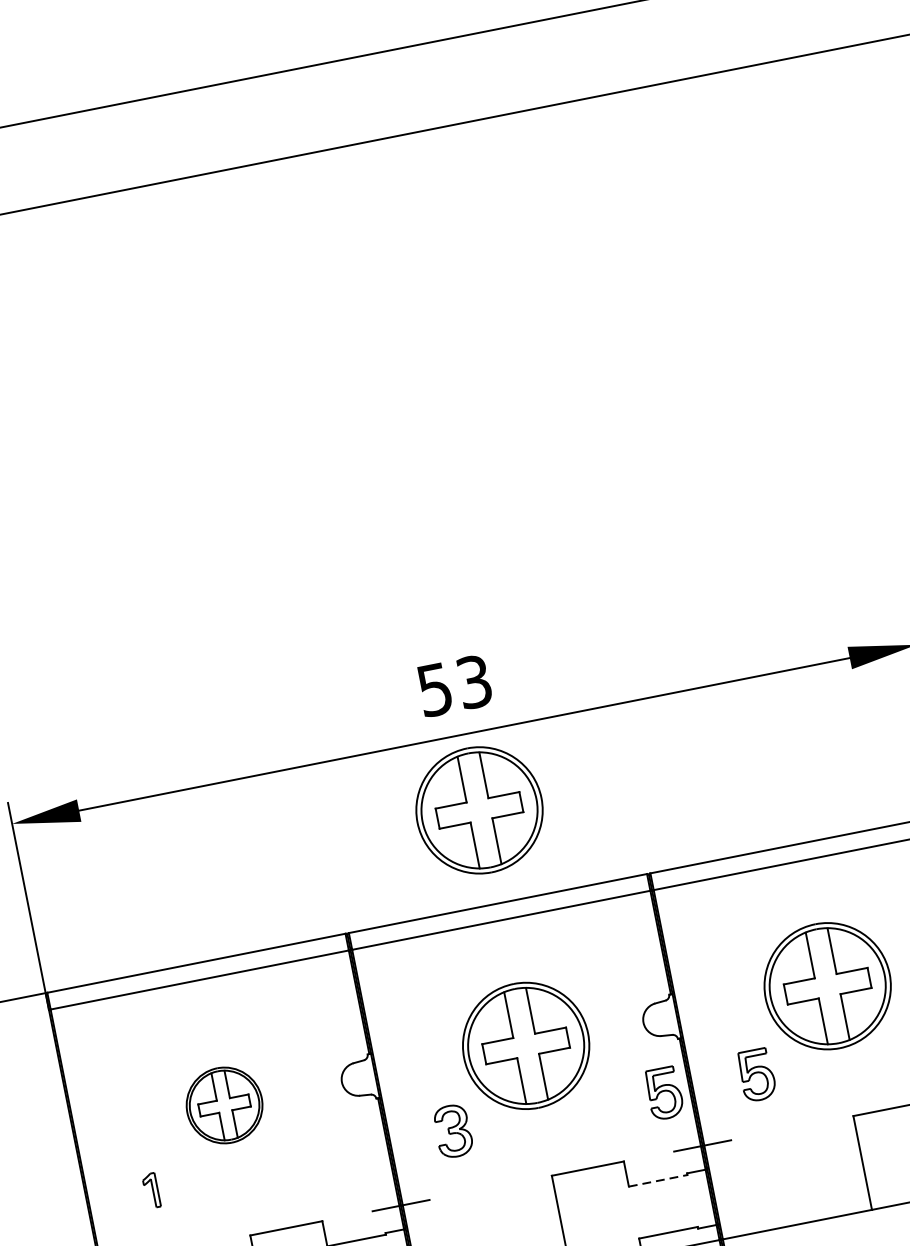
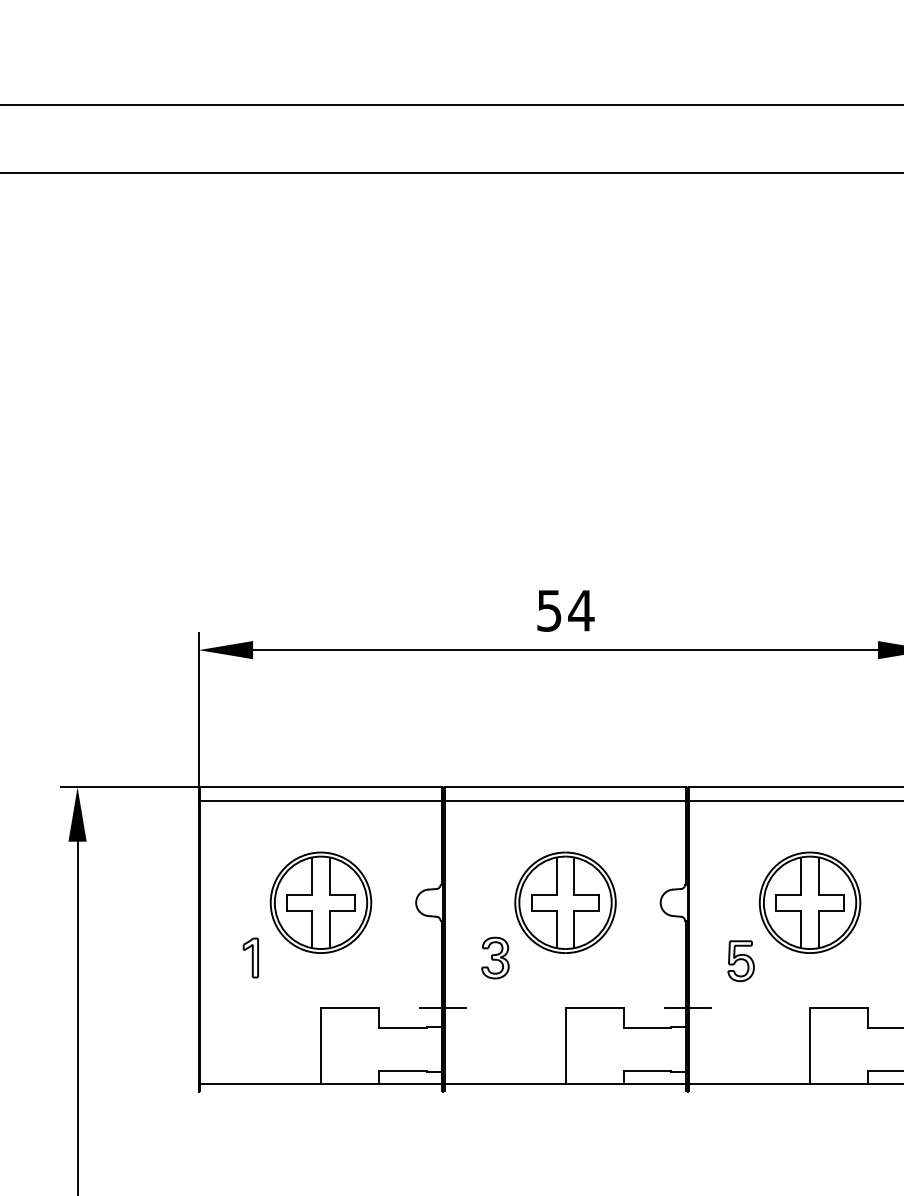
text: (474, 681) -> (581, 610), 53 -> 54
part: (479, 810) -> (565, 711), removed
part: (663, 1093) -> (665, 961), removed
part: (223, 1105) -> (320, 902), size x1.67
line: (657, 1180) -> (647, 1028), dashed -> solid
part: (151, 1190) -> (250, 957), size x1.43

